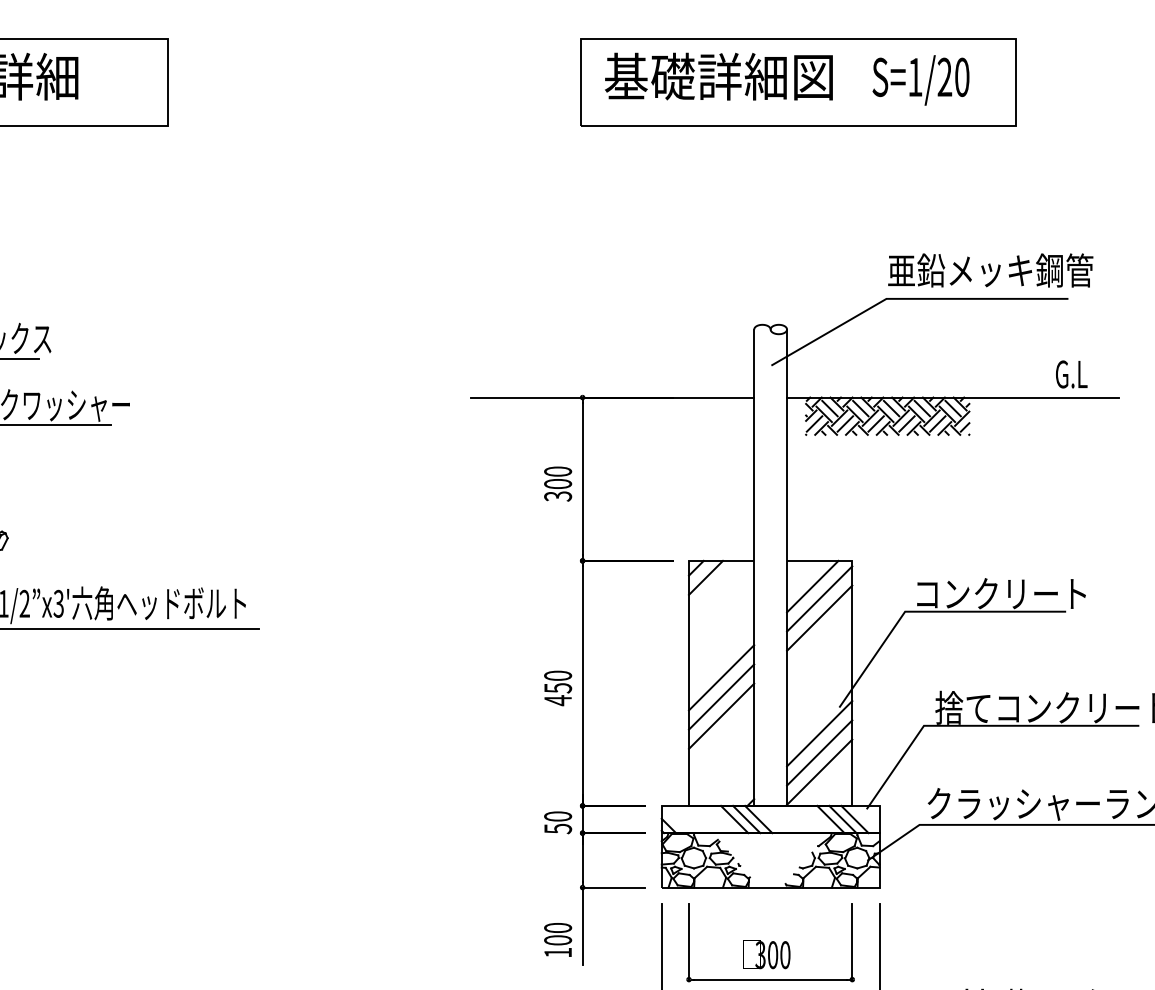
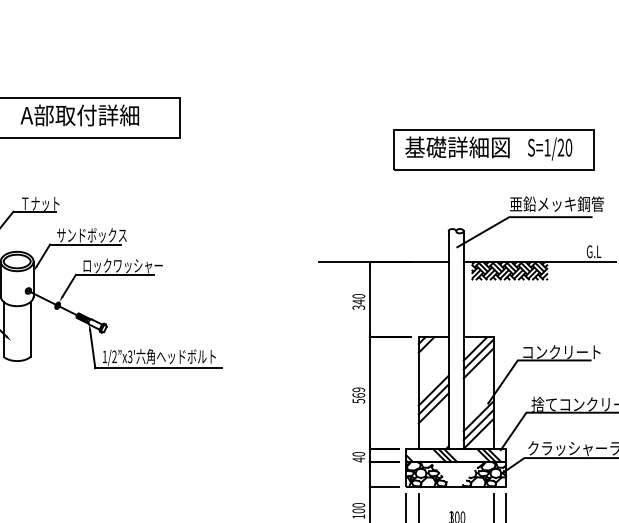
part: (797, 81) -> (493, 149), moved
text: (557, 482) -> (358, 301), 300 -> 340
text: (557, 688) -> (358, 395), 450 -> 569
text: (557, 827) -> (358, 459), 50 -> 40

